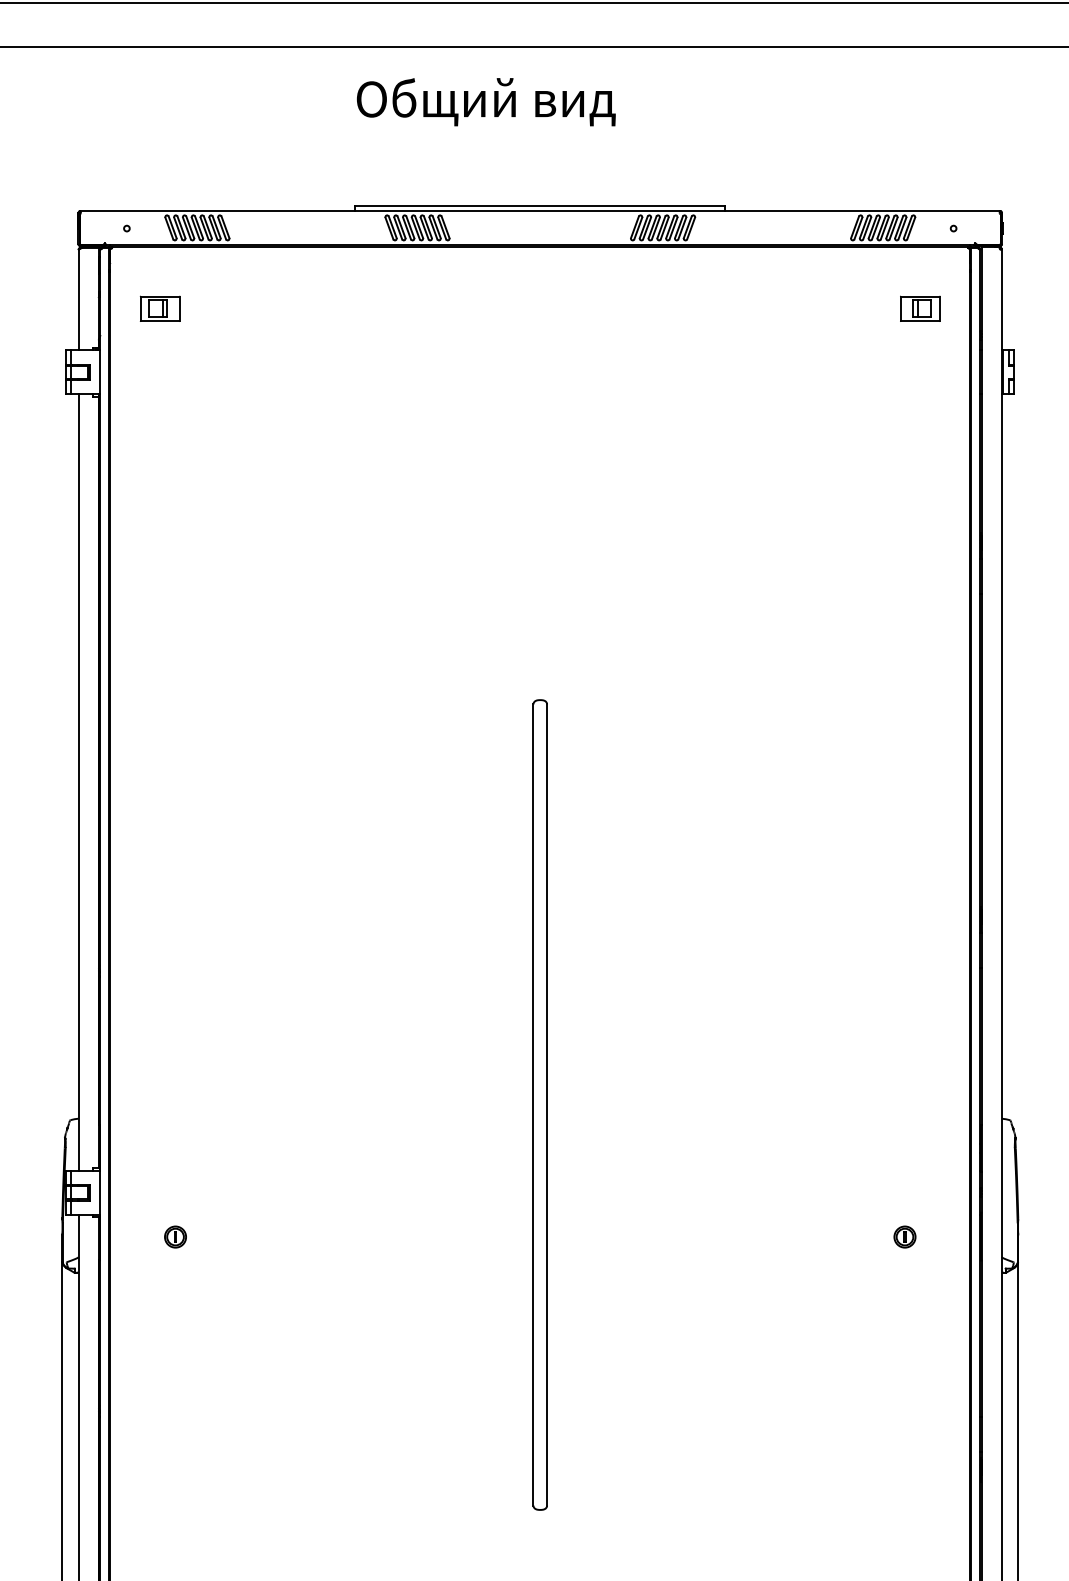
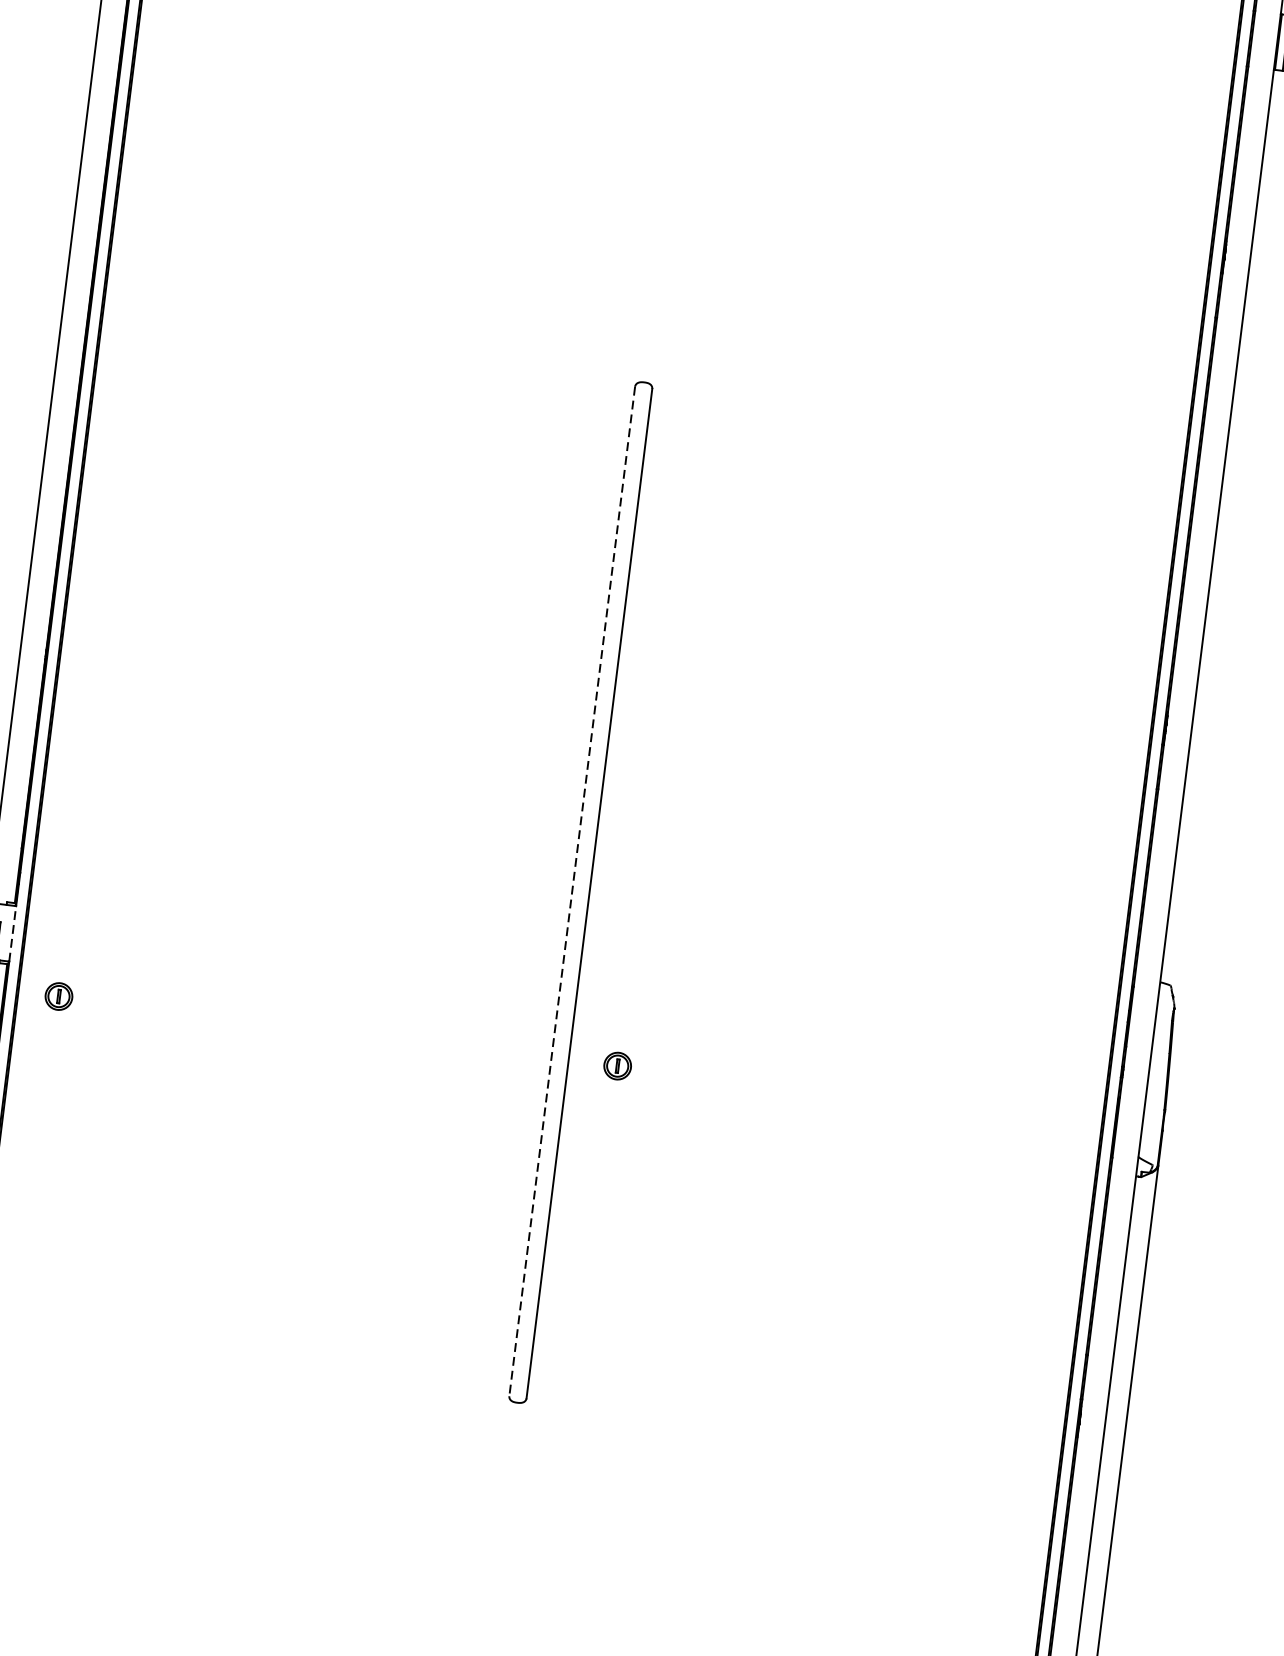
line: (533, 1105) -> (572, 892), solid -> dashed
line: (100, 1192) -> (12, 933), solid -> dashed
part: (175, 1236) -> (59, 995), moved
part: (904, 1236) -> (617, 1065), moved

